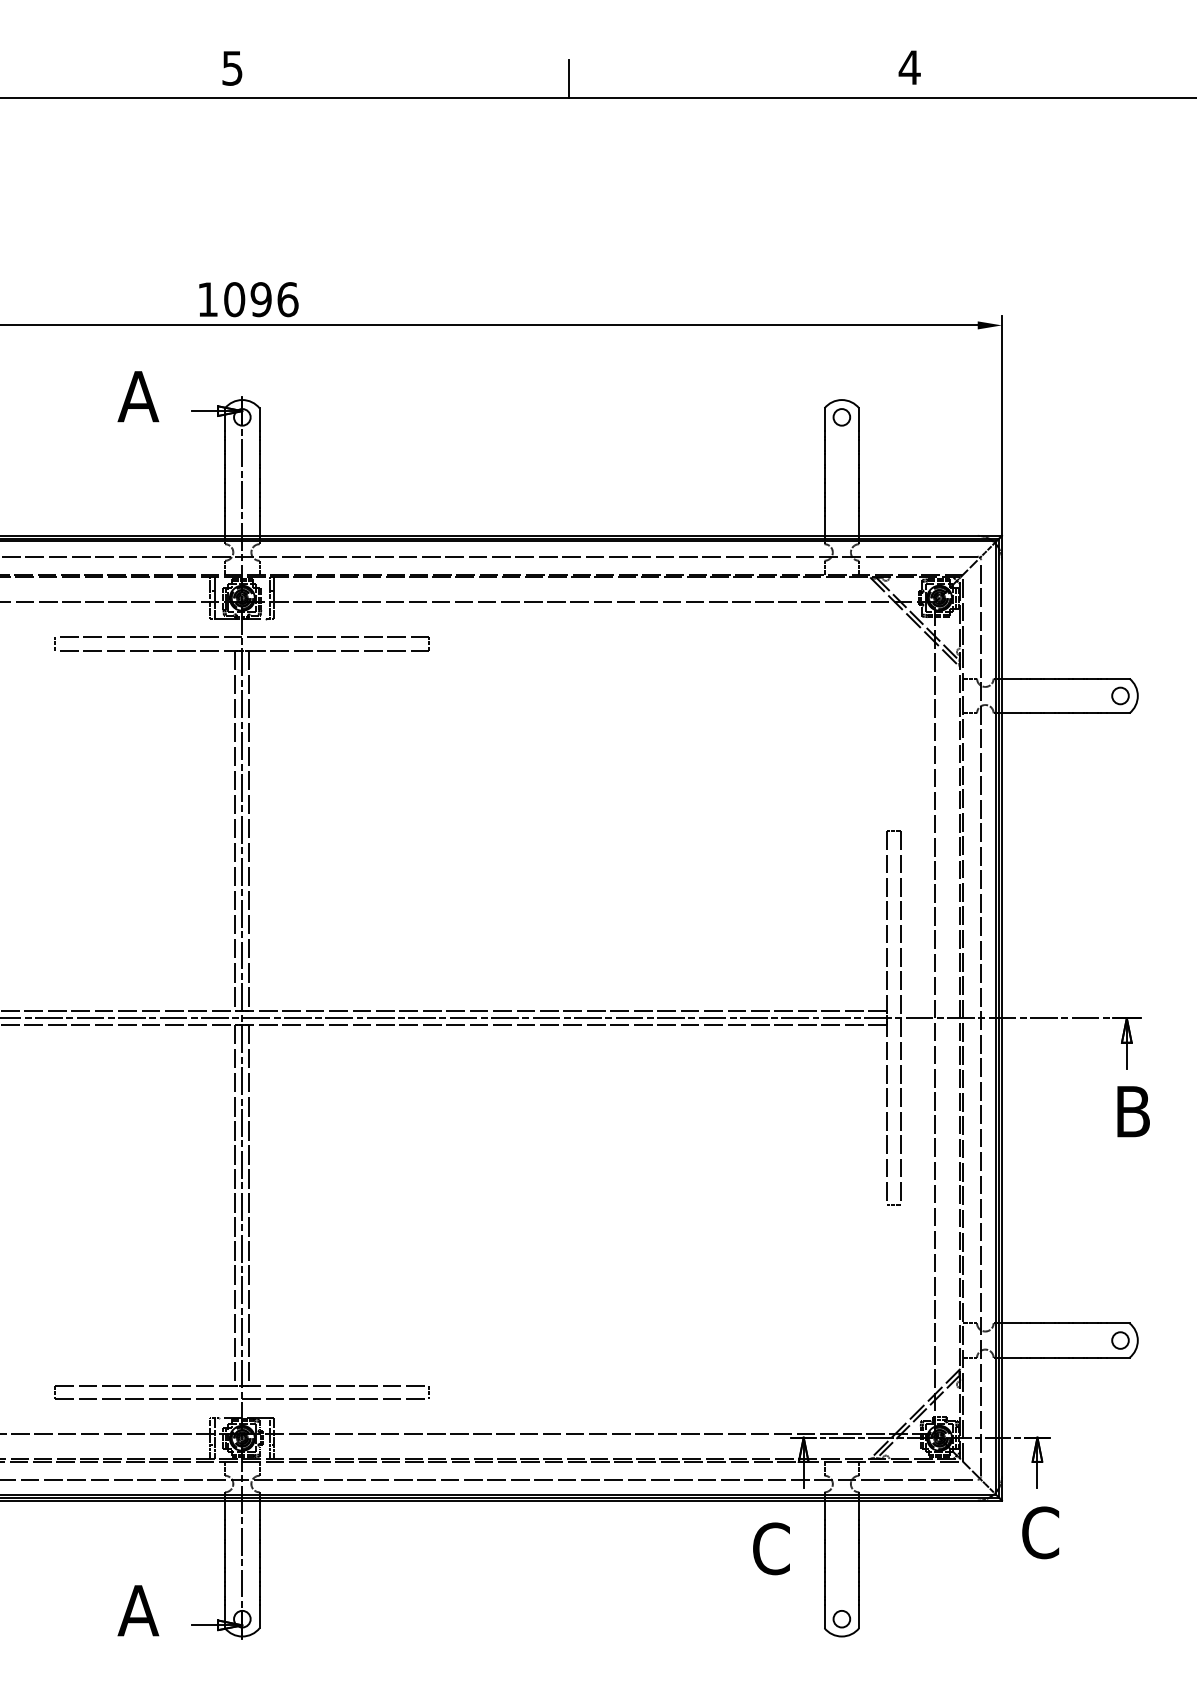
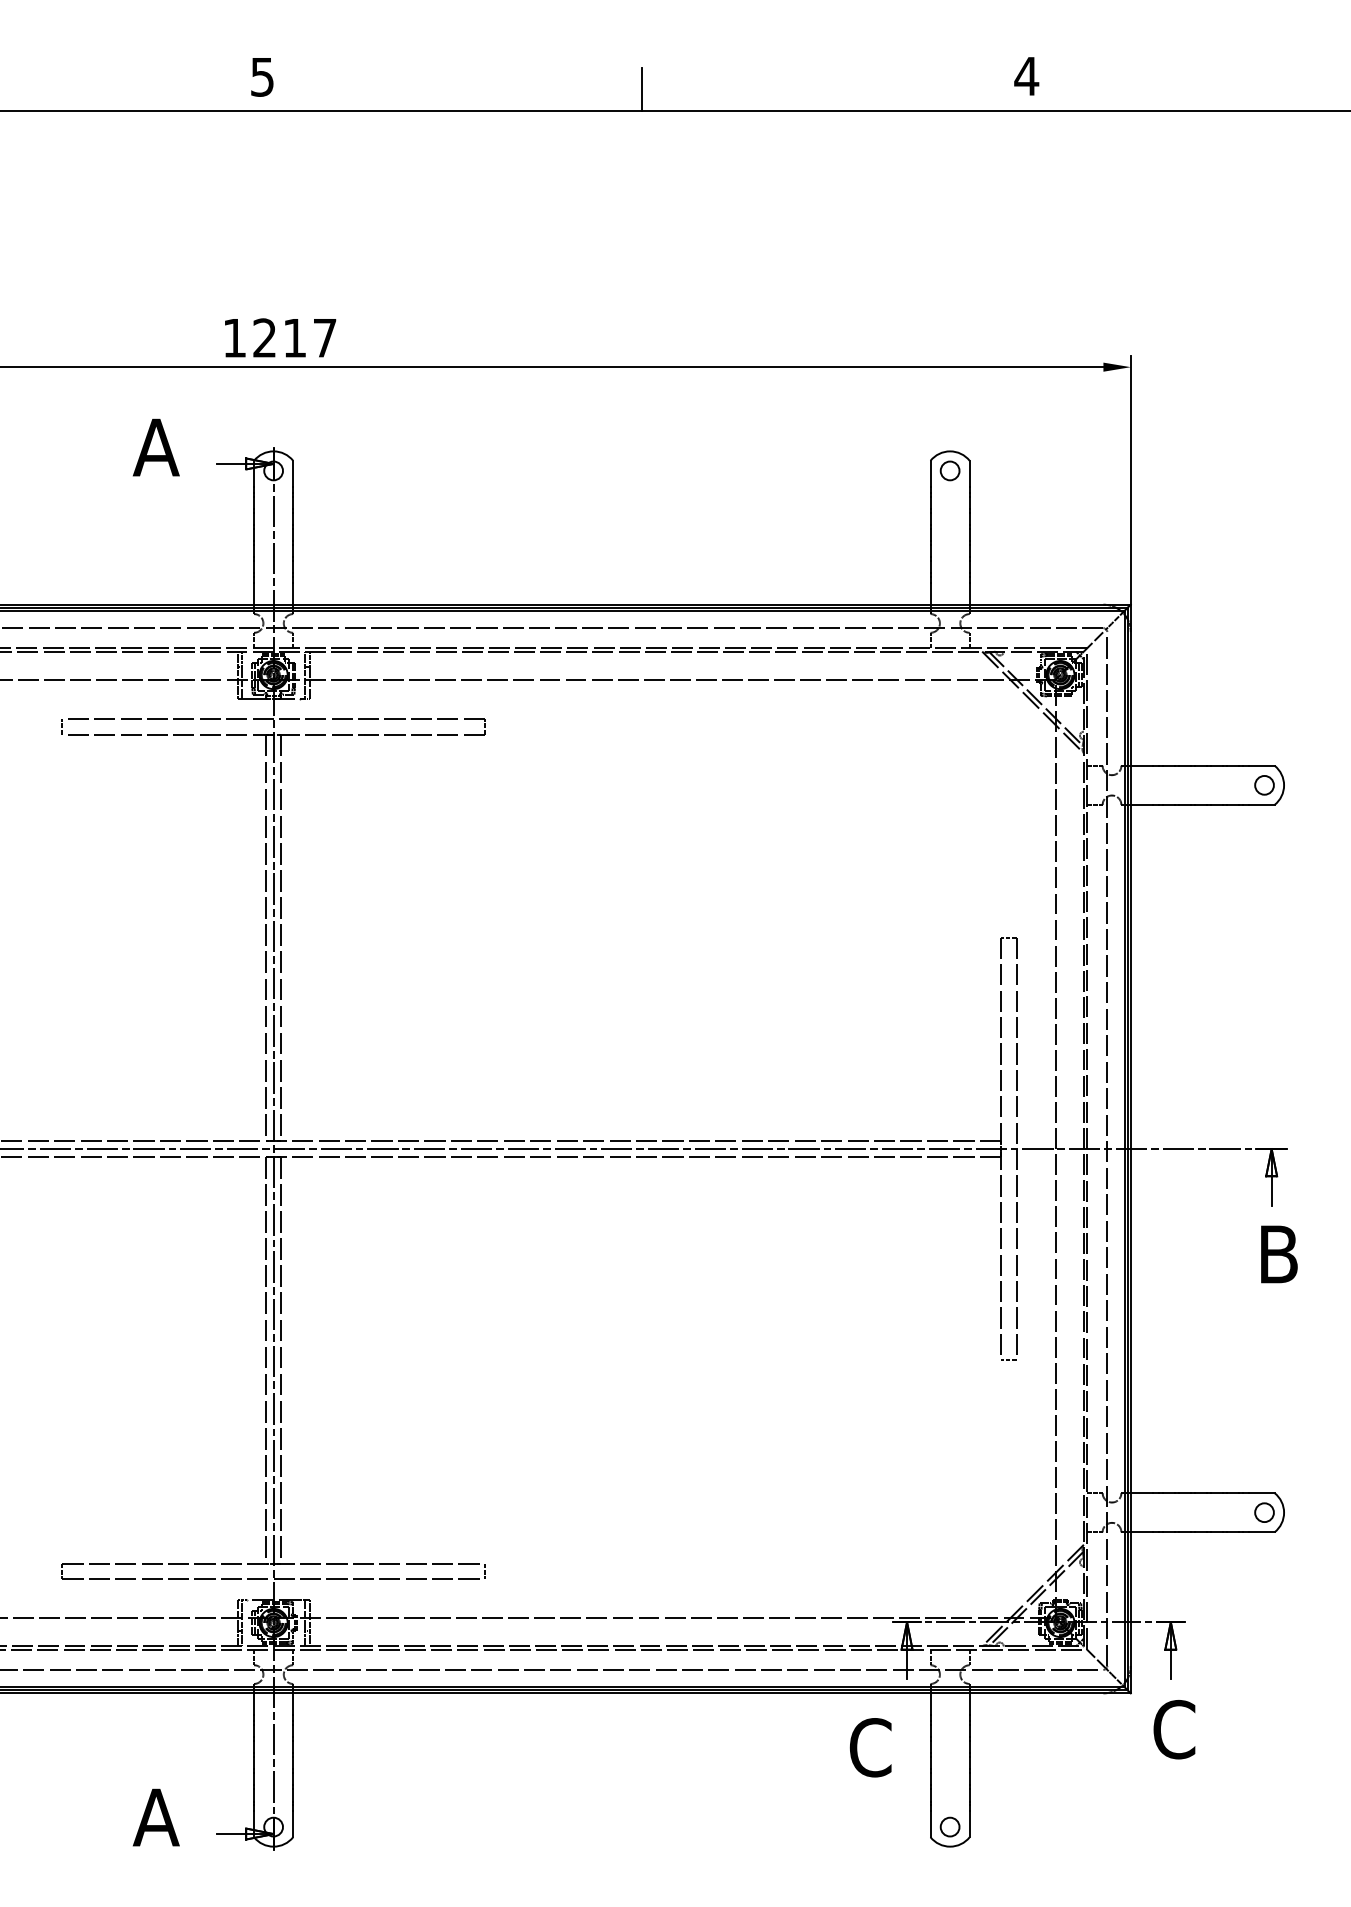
text: (261, 299) -> (295, 337), 1096 -> 1217

